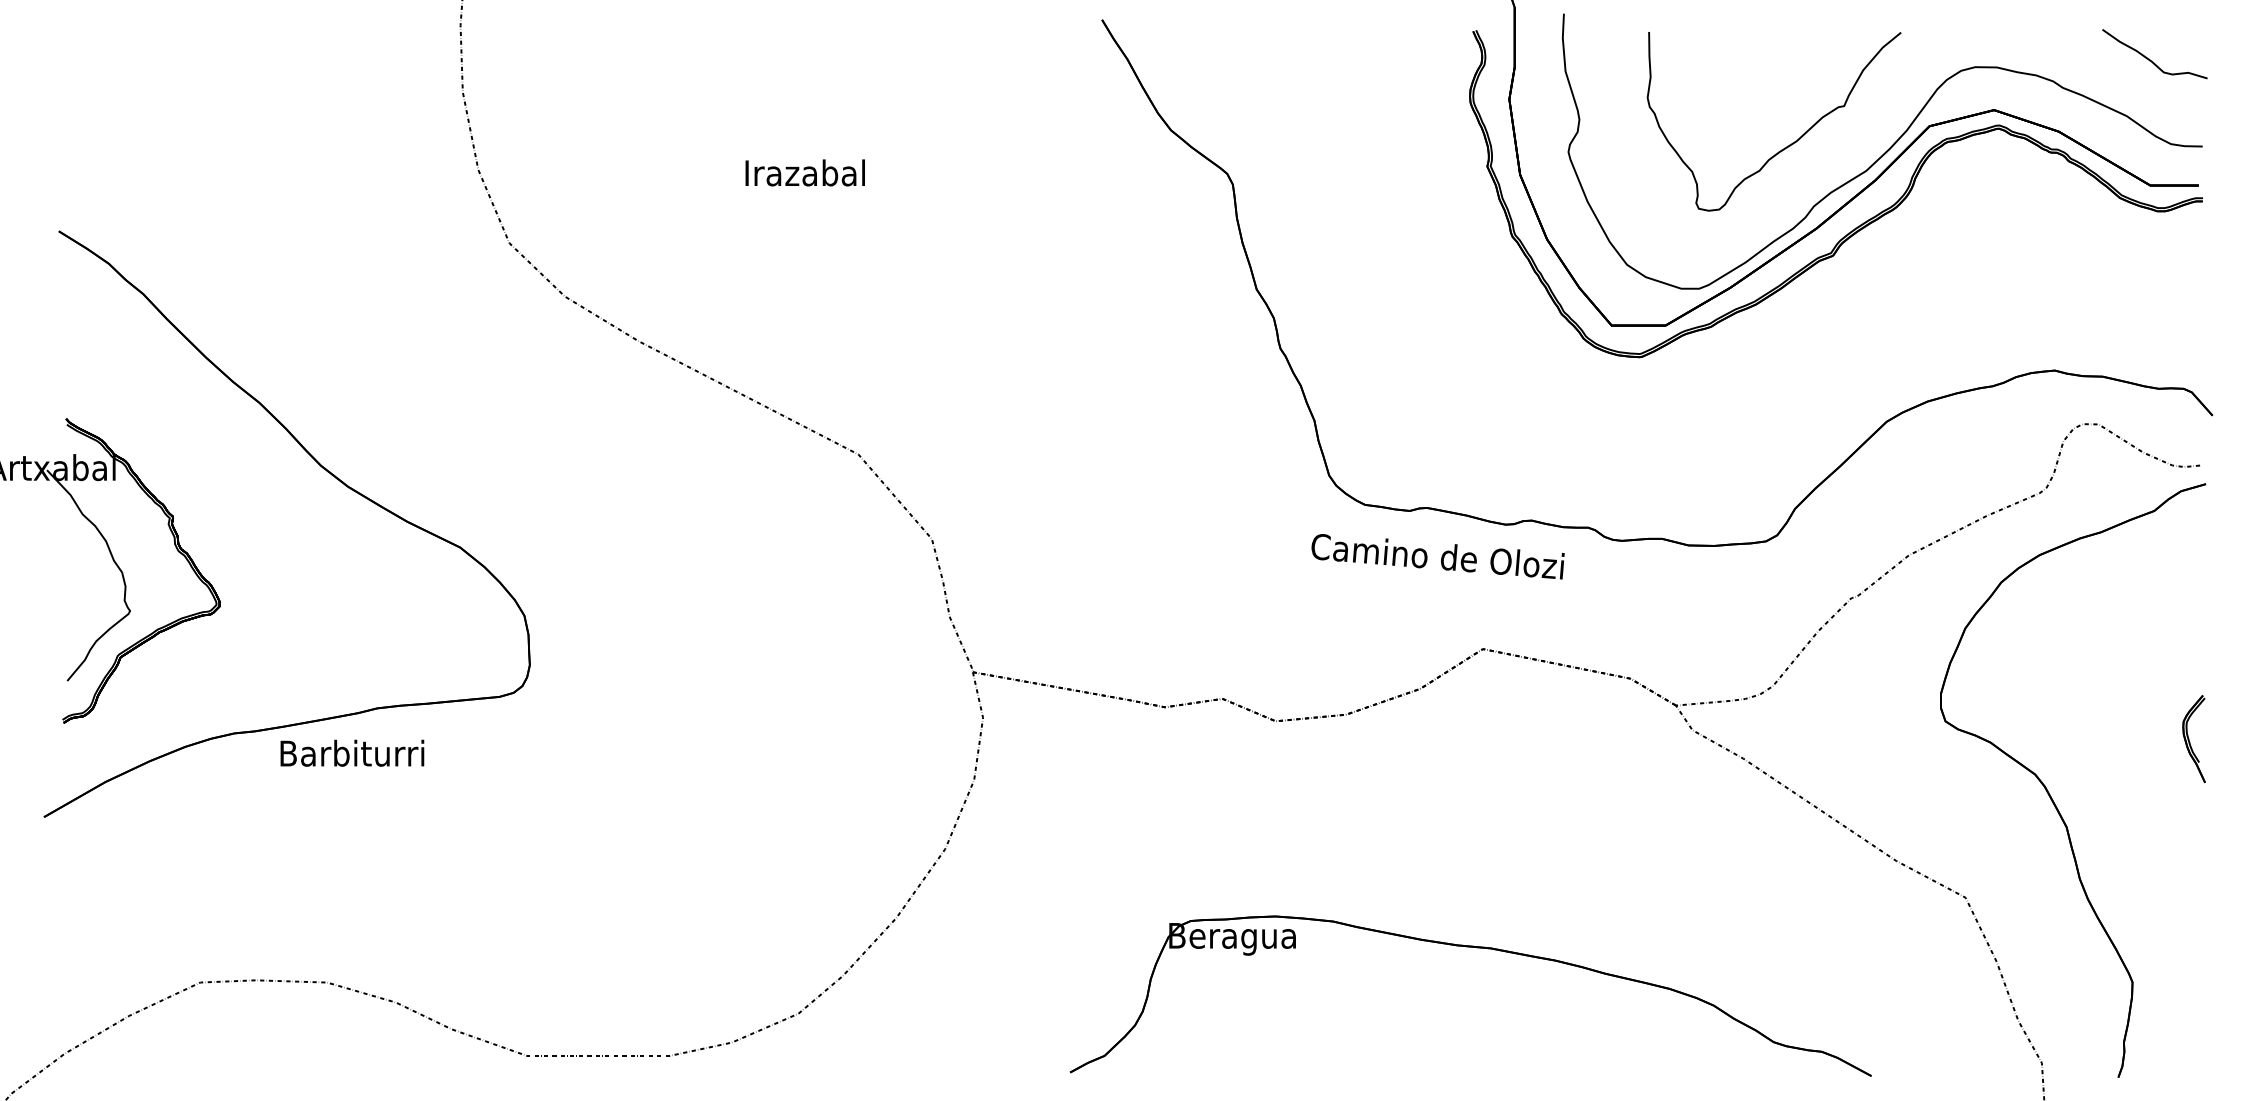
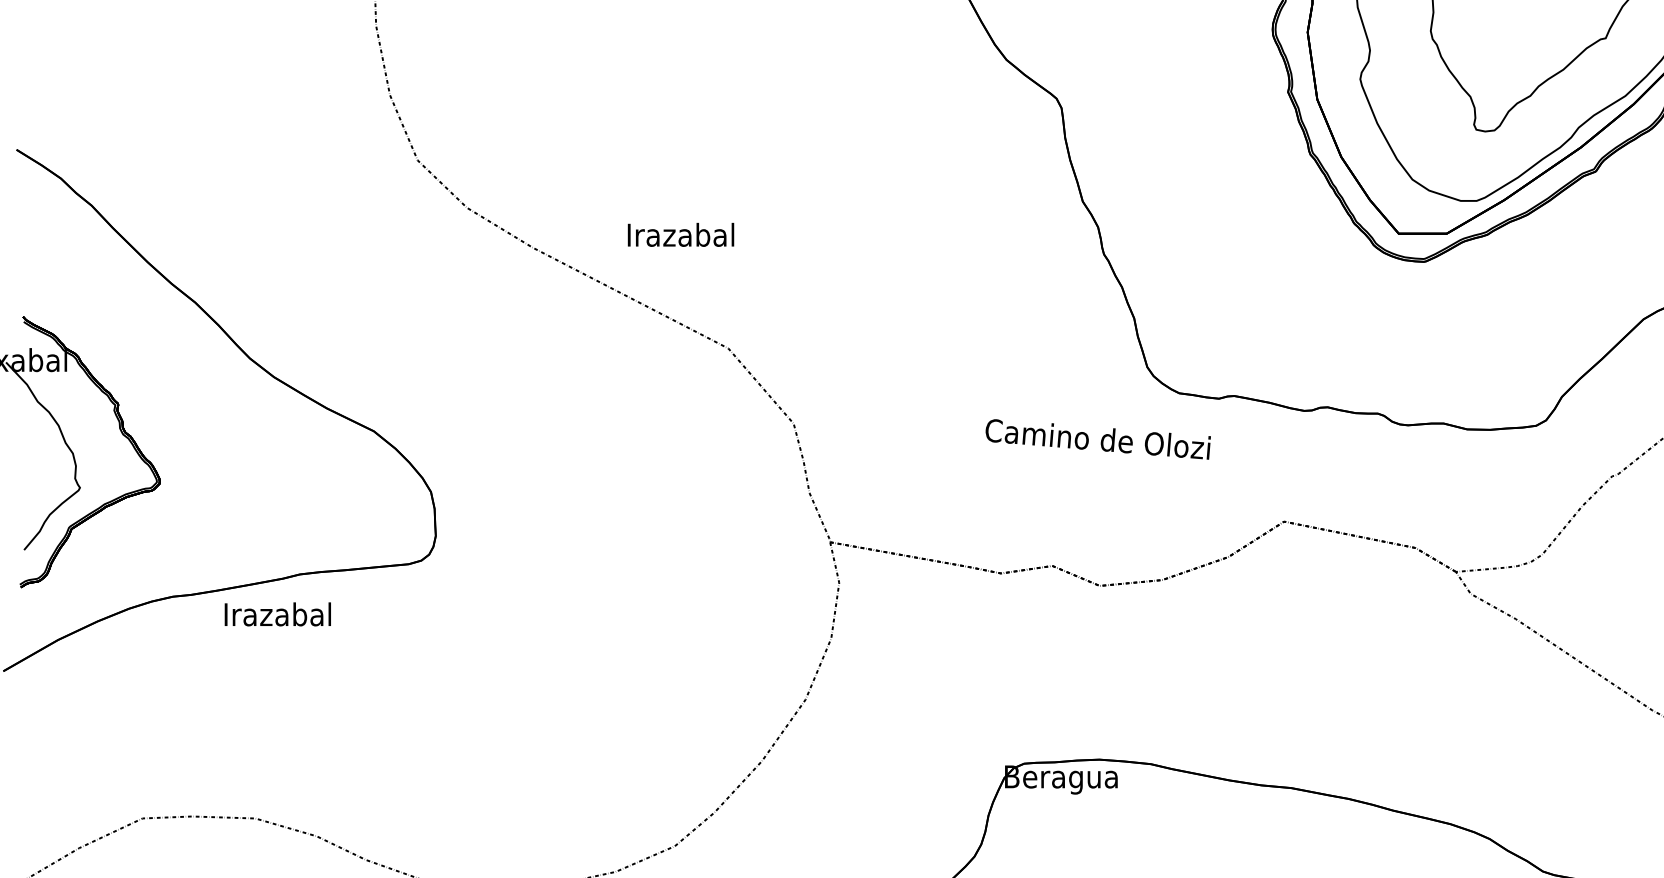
text: (804, 172) -> (680, 234), moved
text: (1437, 556) -> (1097, 439), moved
text: (352, 752) -> (277, 613), Barbiturri -> Irazabal

